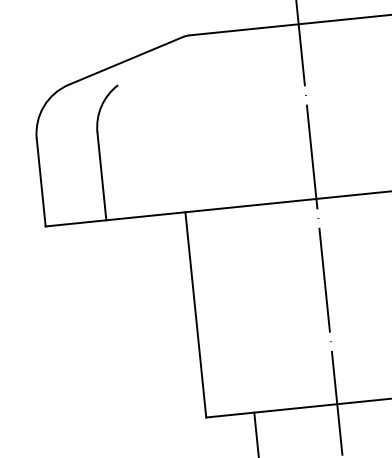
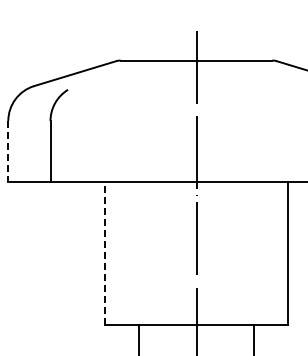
line: (41, 182) -> (8, 151), solid -> dashed
line: (195, 313) -> (105, 252), solid -> dashed

